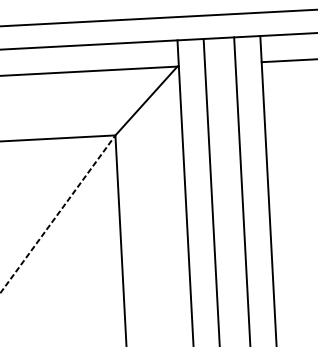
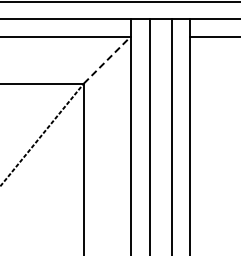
line: (147, 101) -> (107, 60), solid -> dashed

